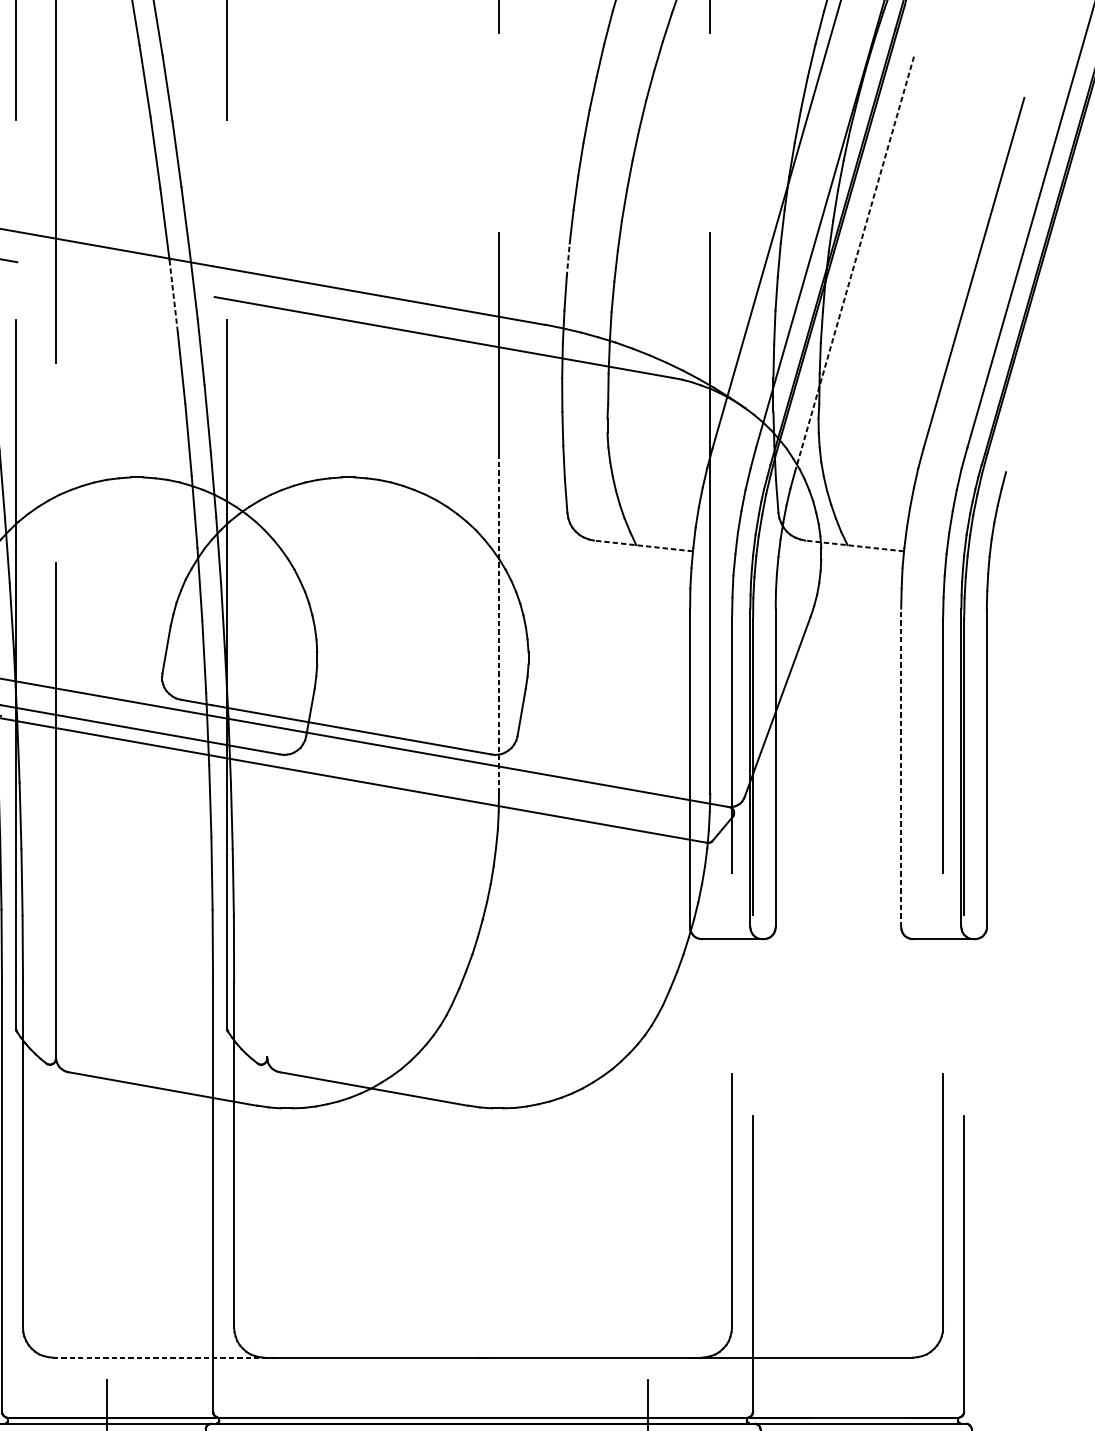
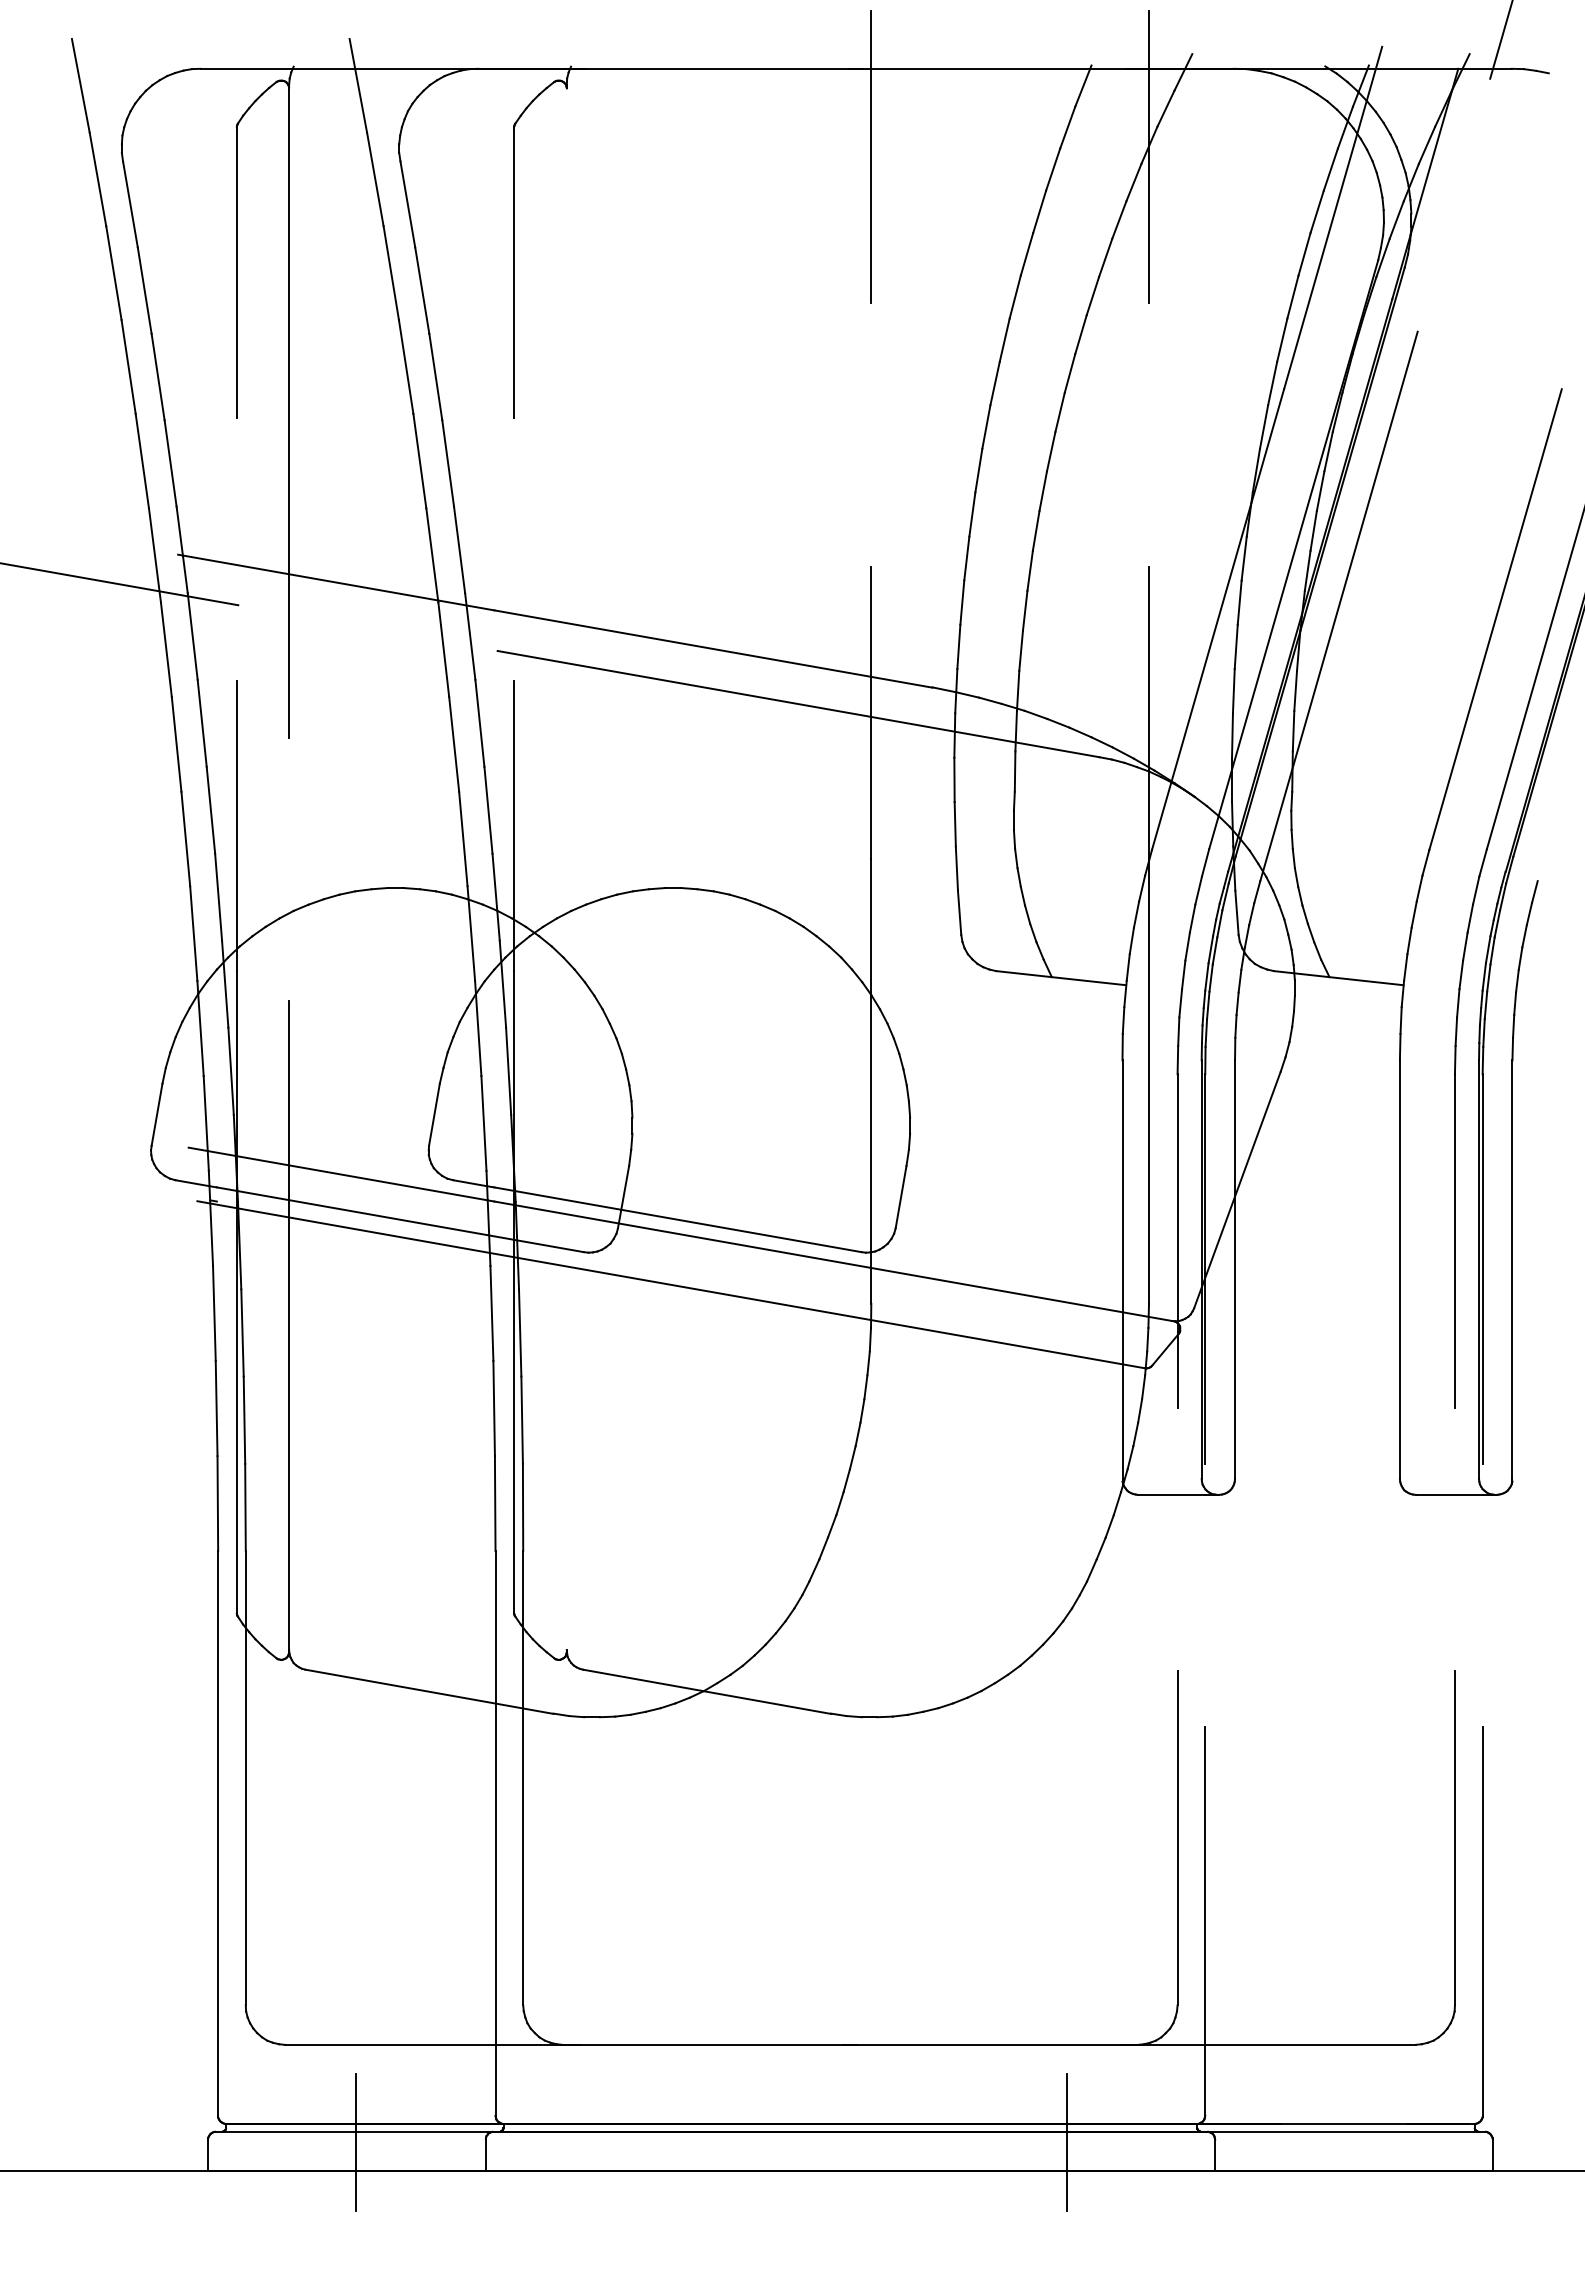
line: (568, 260) -> (962, 602), dashed -> solid
line: (854, 263) -> (1338, 606), dashed -> solid
line: (173, 295) -> (443, 649), dashed -> solid
line: (642, 546) -> (1060, 978), dashed -> solid
line: (854, 546) -> (1338, 978), dashed -> solid
line: (499, 624) -> (871, 1081), dashed -> solid
line: (900, 767) -> (1399, 1269), dashed -> solid
line: (165, 1357) -> (433, 2044), dashed -> solid

